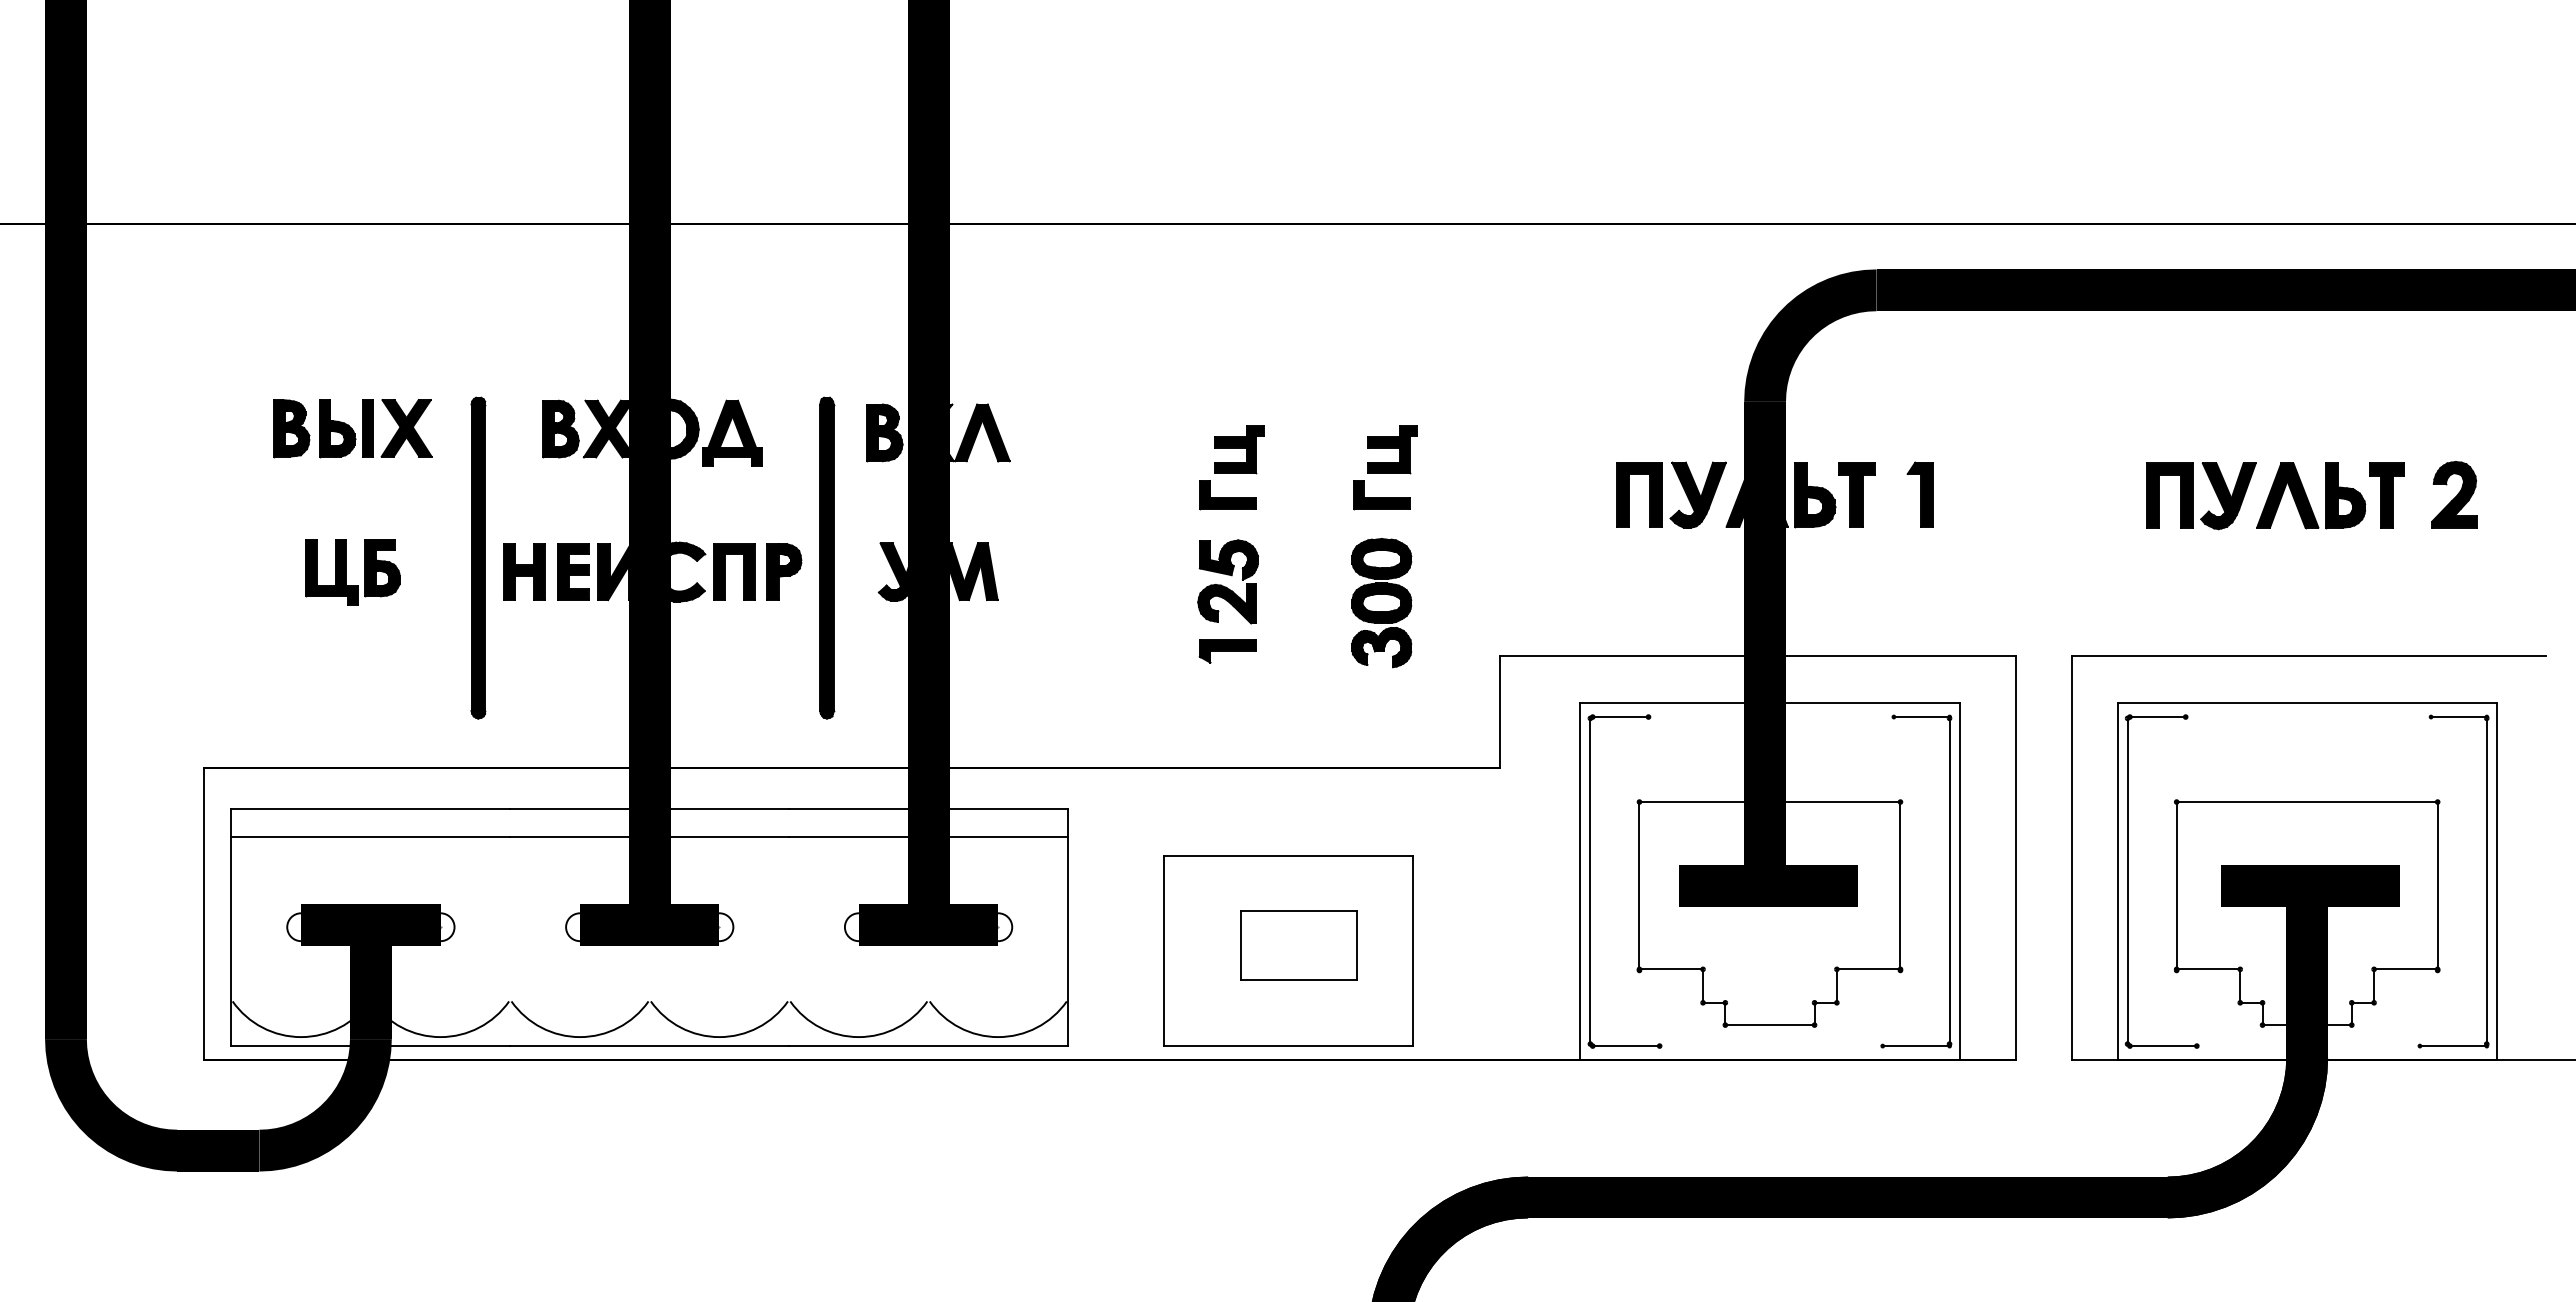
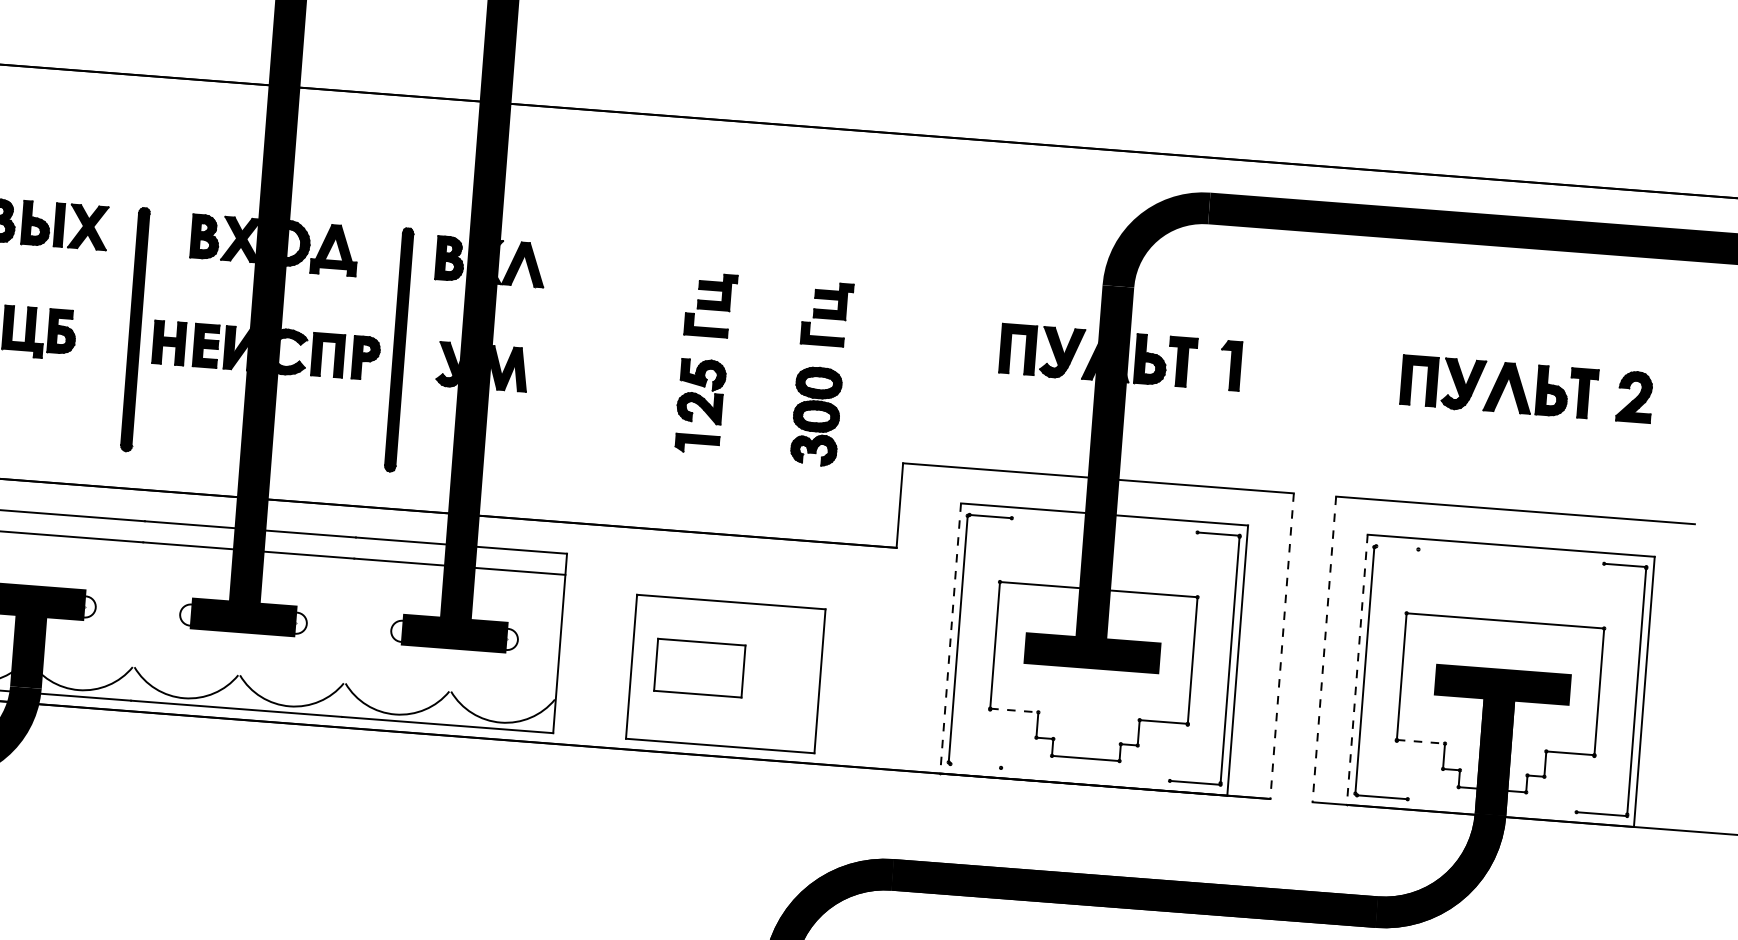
line: (2157, 717) -> (1397, 548), removed
line: (2016, 857) -> (1282, 645), solid -> dashed
line: (2072, 857) -> (1324, 649), solid -> dashed
line: (1580, 881) -> (950, 638), solid -> dashed
line: (2117, 881) -> (1357, 670), solid -> dashed
part: (1298, 945) -> (699, 668), moved
line: (1671, 969) -> (1014, 710), solid -> dashed
line: (2208, 969) -> (1420, 741), solid -> dashed
line: (1625, 1046) -> (975, 766), removed

